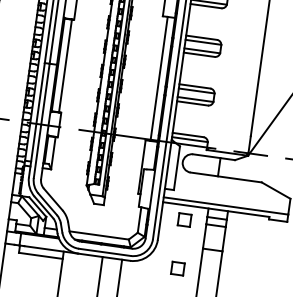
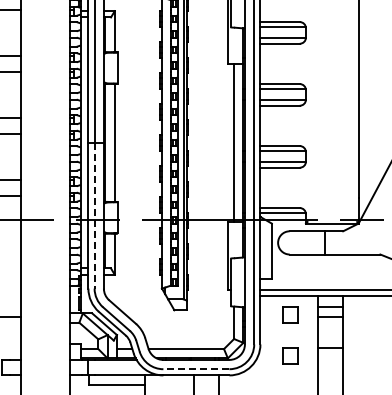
line: (41, 120) -> (94, 215), solid -> dashed
line: (104, 252) -> (195, 369), solid -> dashed
part: (177, 268) -> (290, 355), moved

